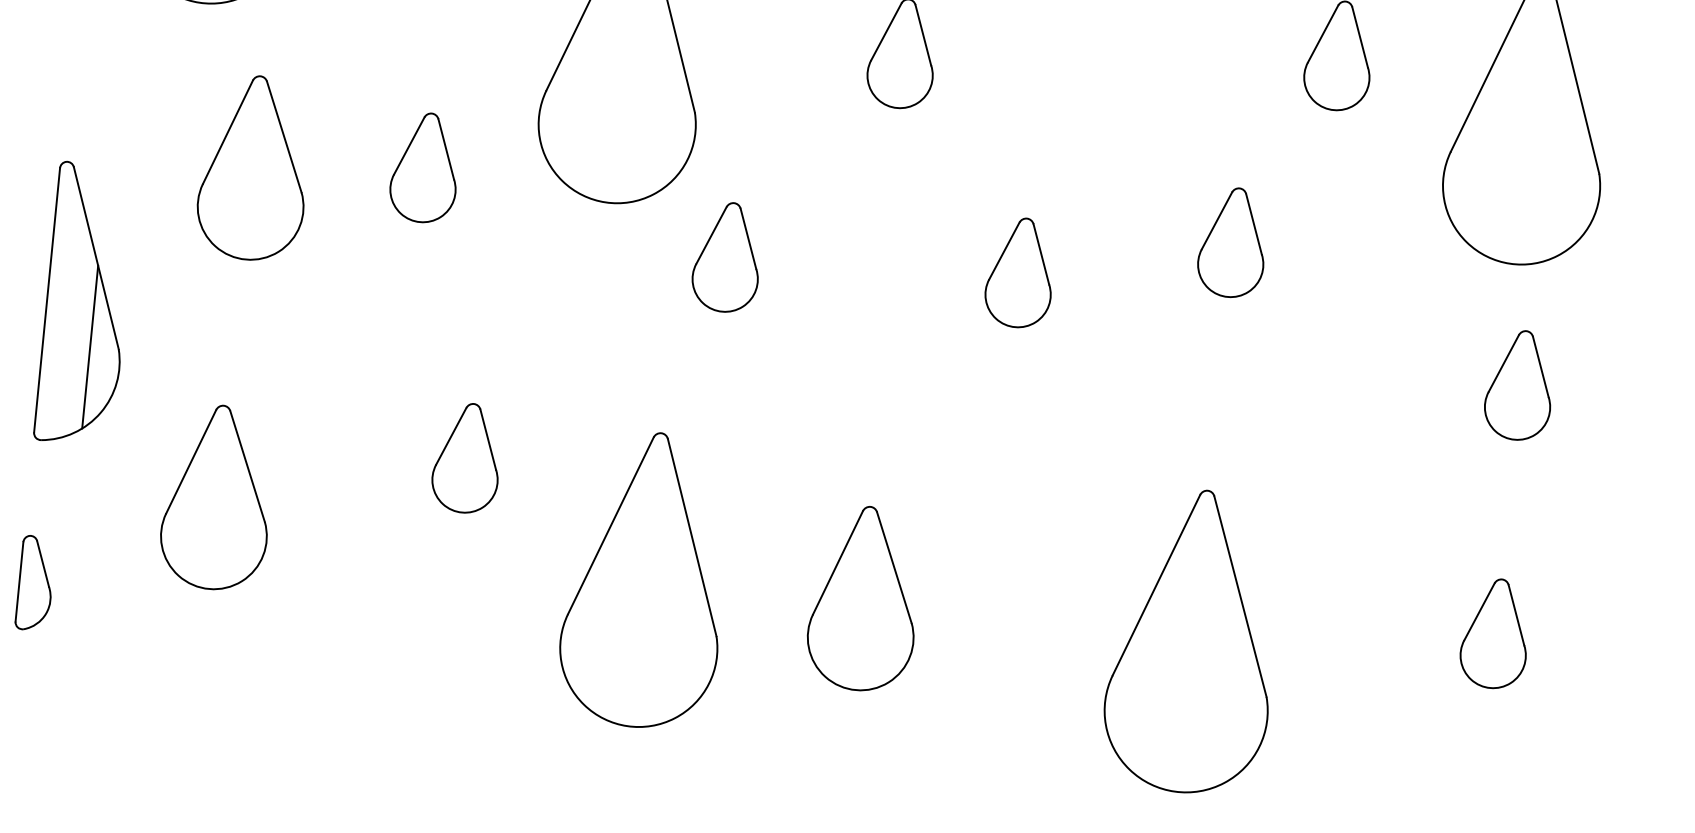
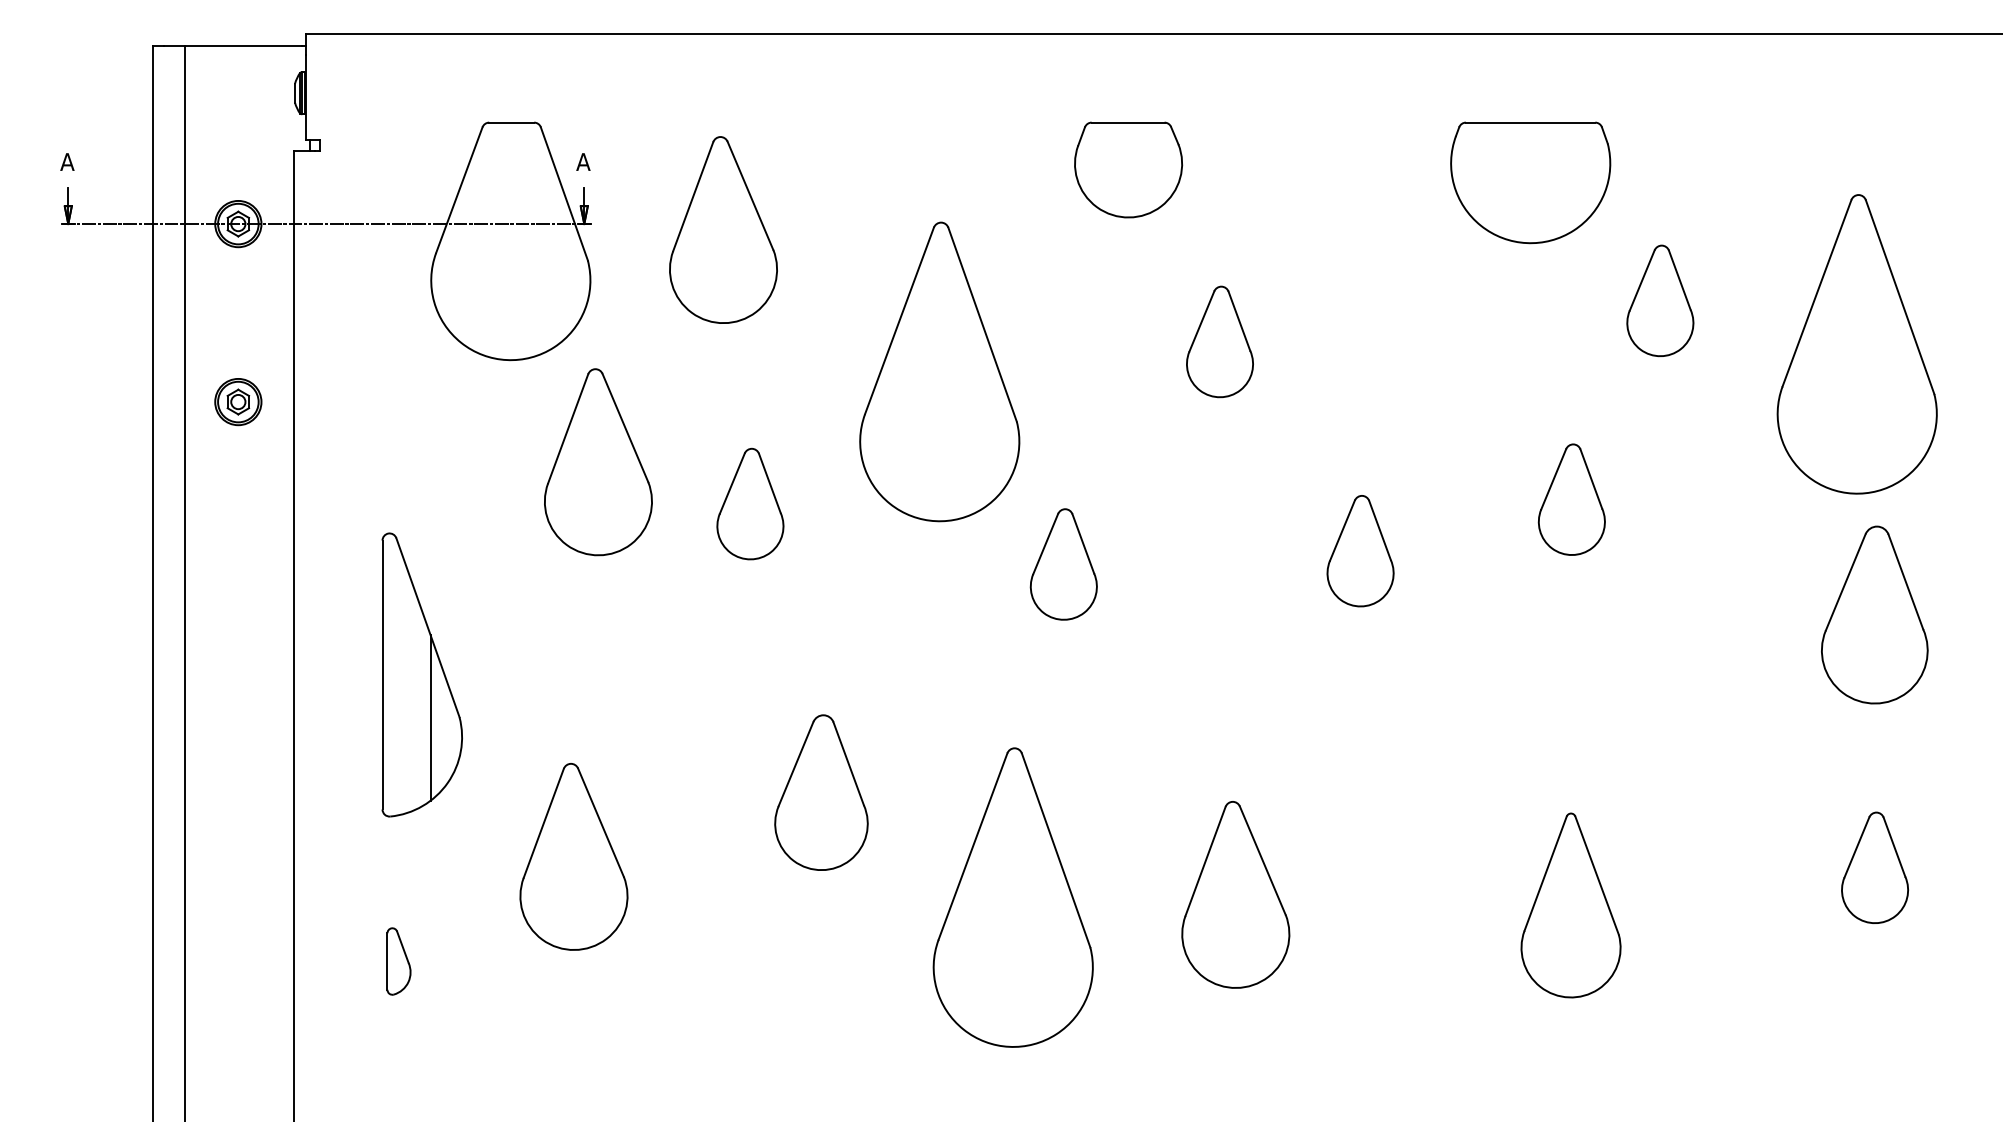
part: (254, 168) -> (598, 462), moved
part: (1520, 385) -> (1875, 615), size x1.6
part: (467, 458) -> (821, 792), size x1.4
part: (35, 583) -> (398, 961), size x0.7
part: (1192, 641) -> (1570, 905), size x0.6

